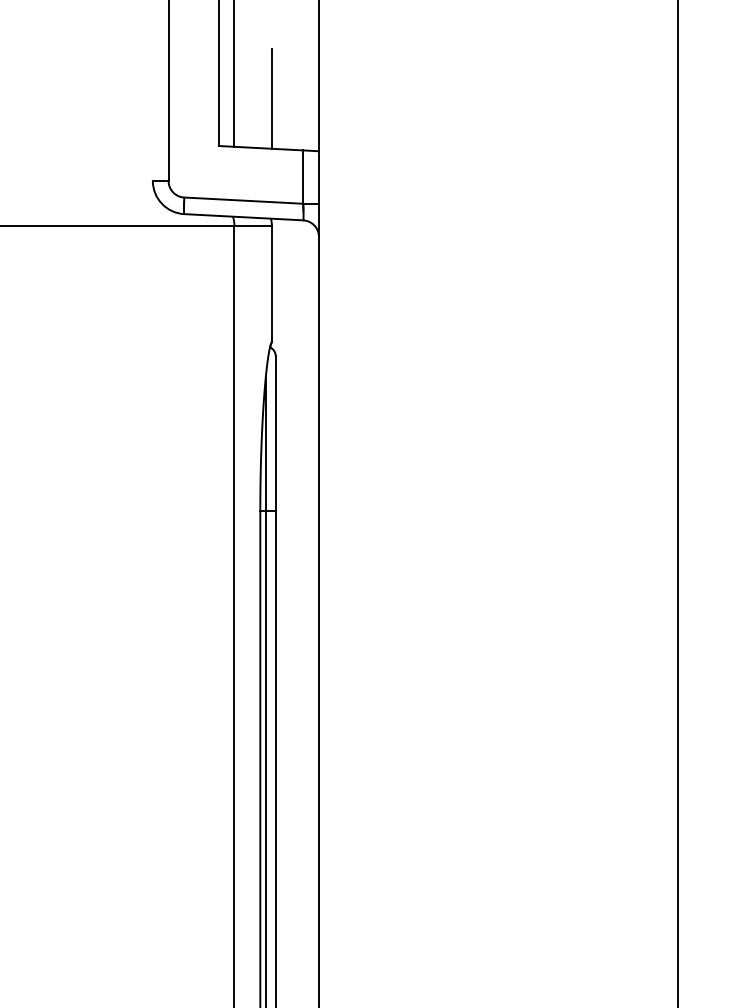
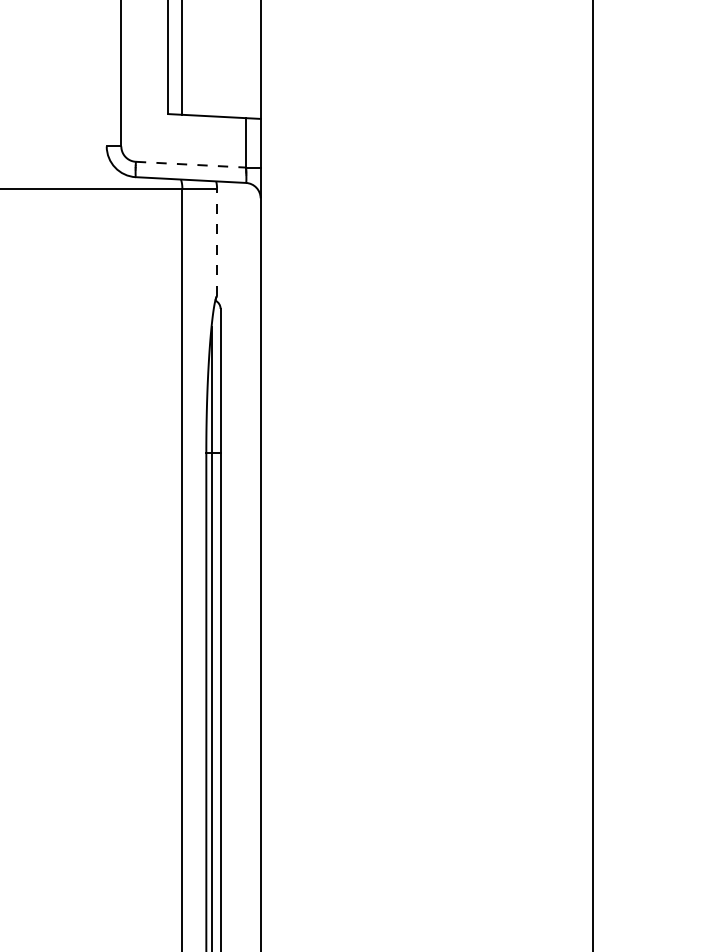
line: (272, 98) -> (217, 70), removed
line: (244, 200) -> (191, 164), solid -> dashed
line: (272, 284) -> (217, 242), solid -> dashed

